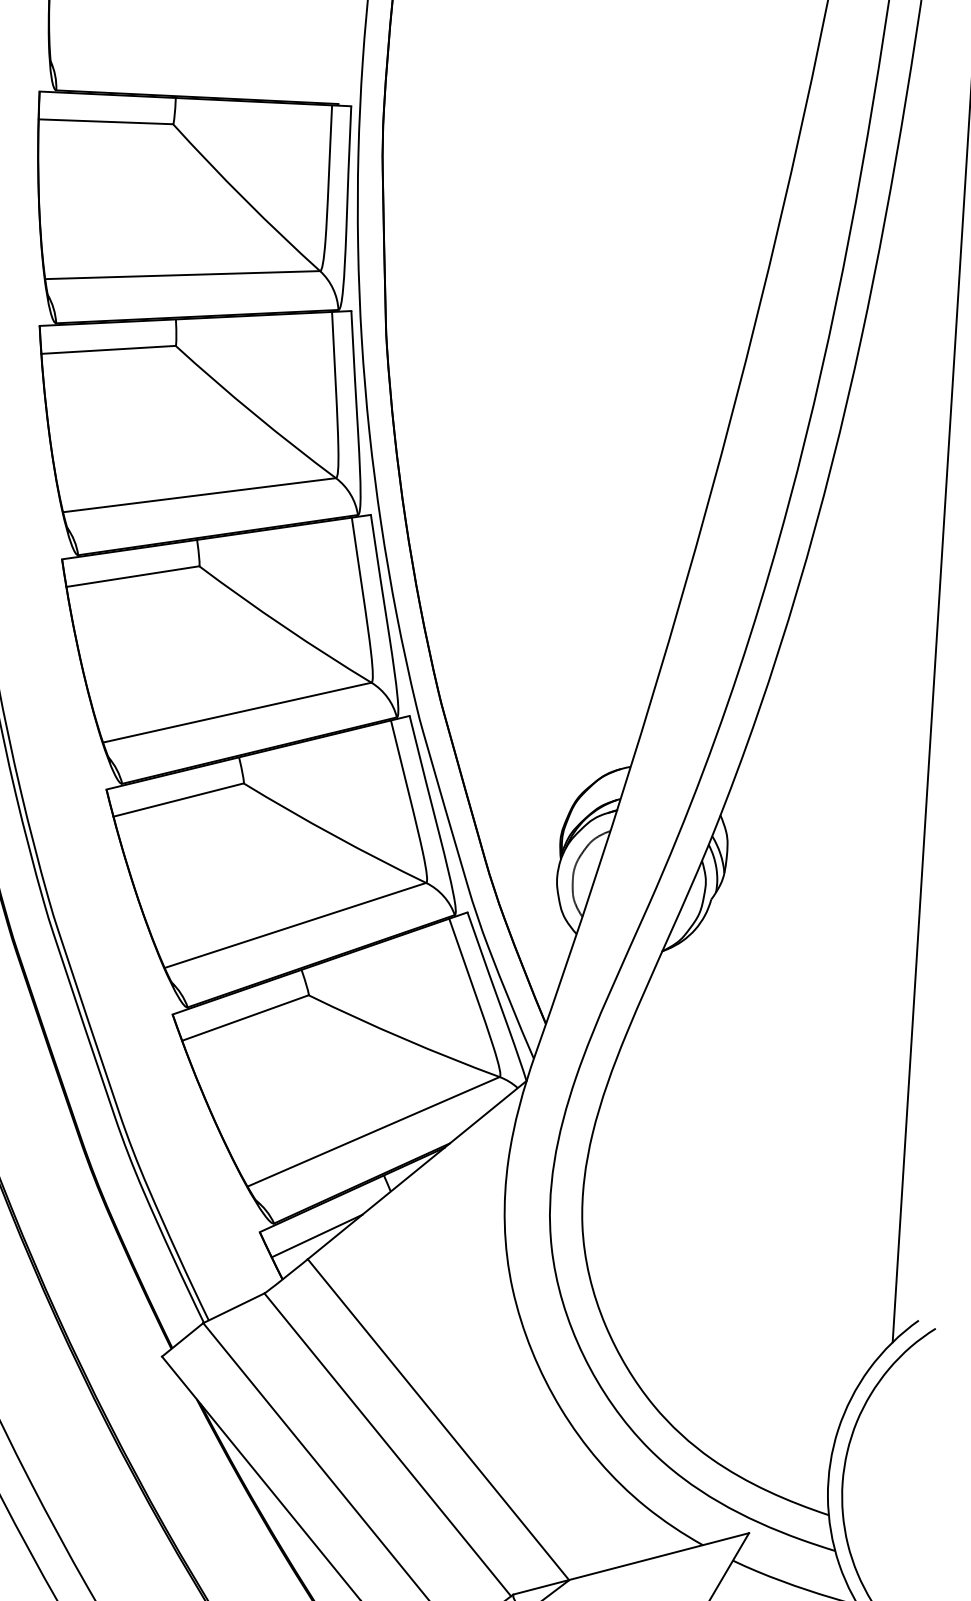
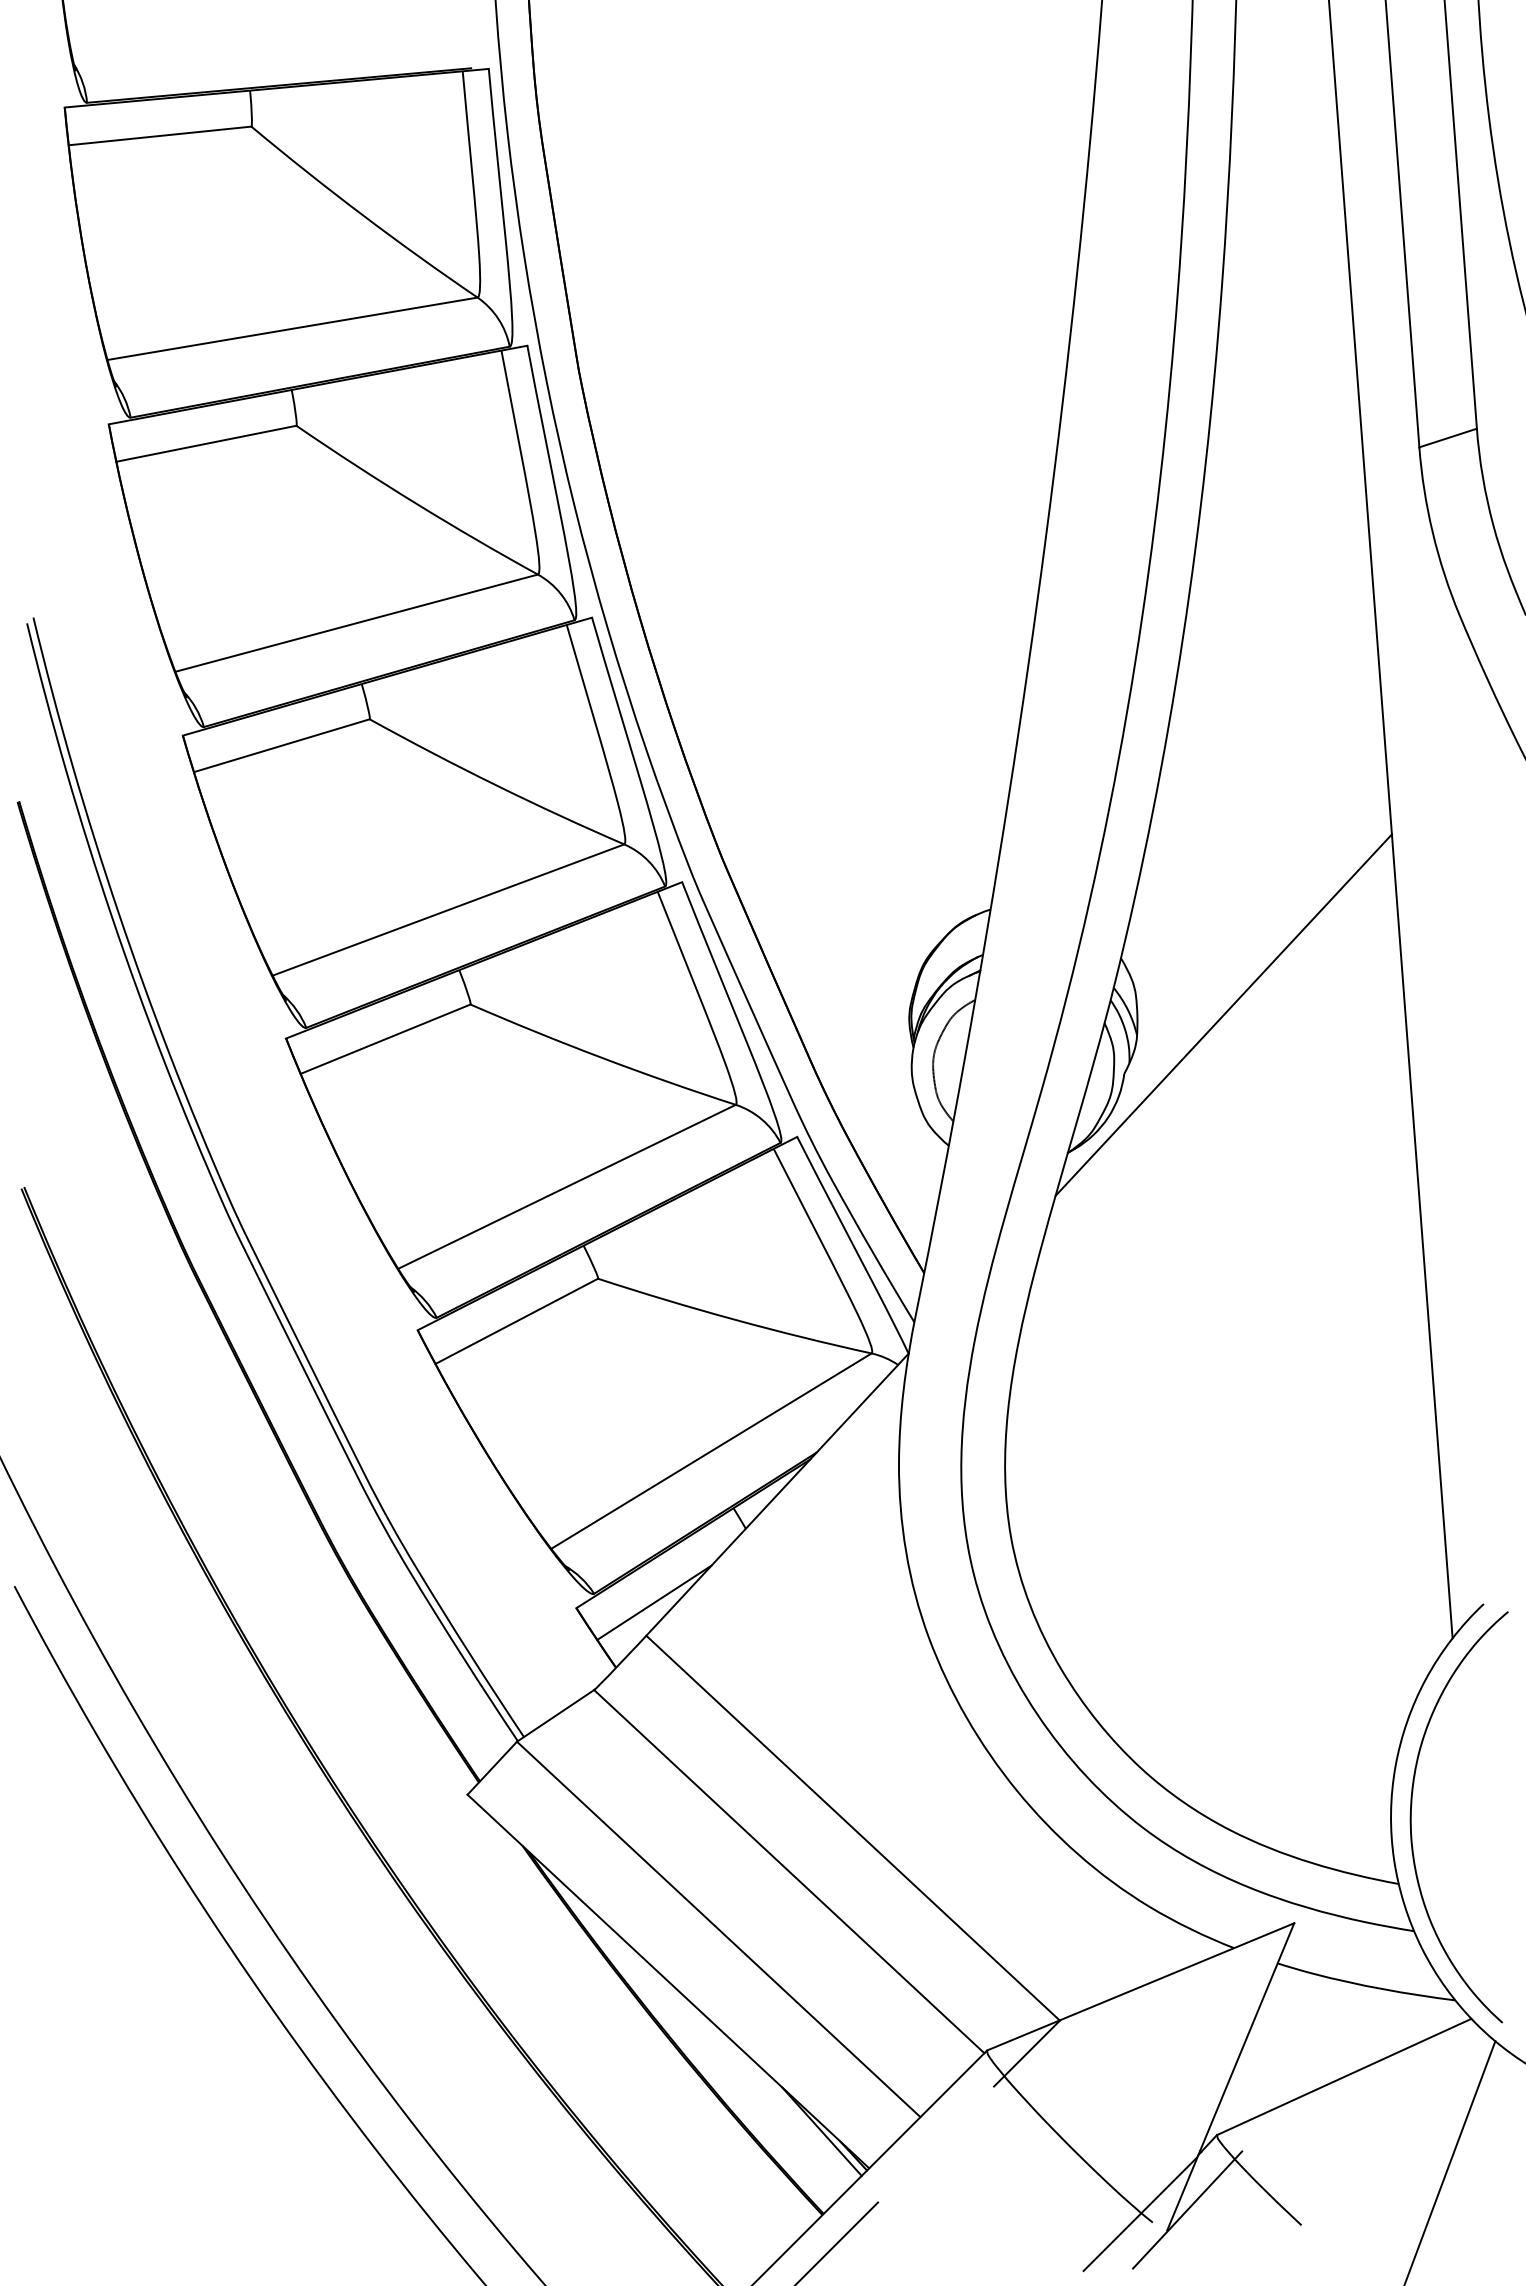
line: (789, 866) -> (1223, 1014), added

